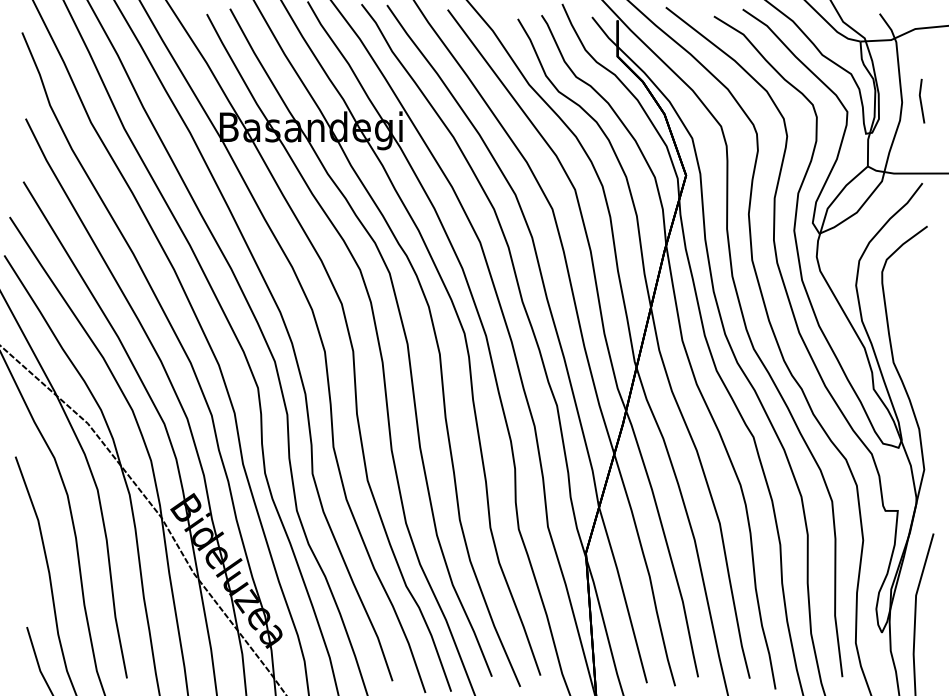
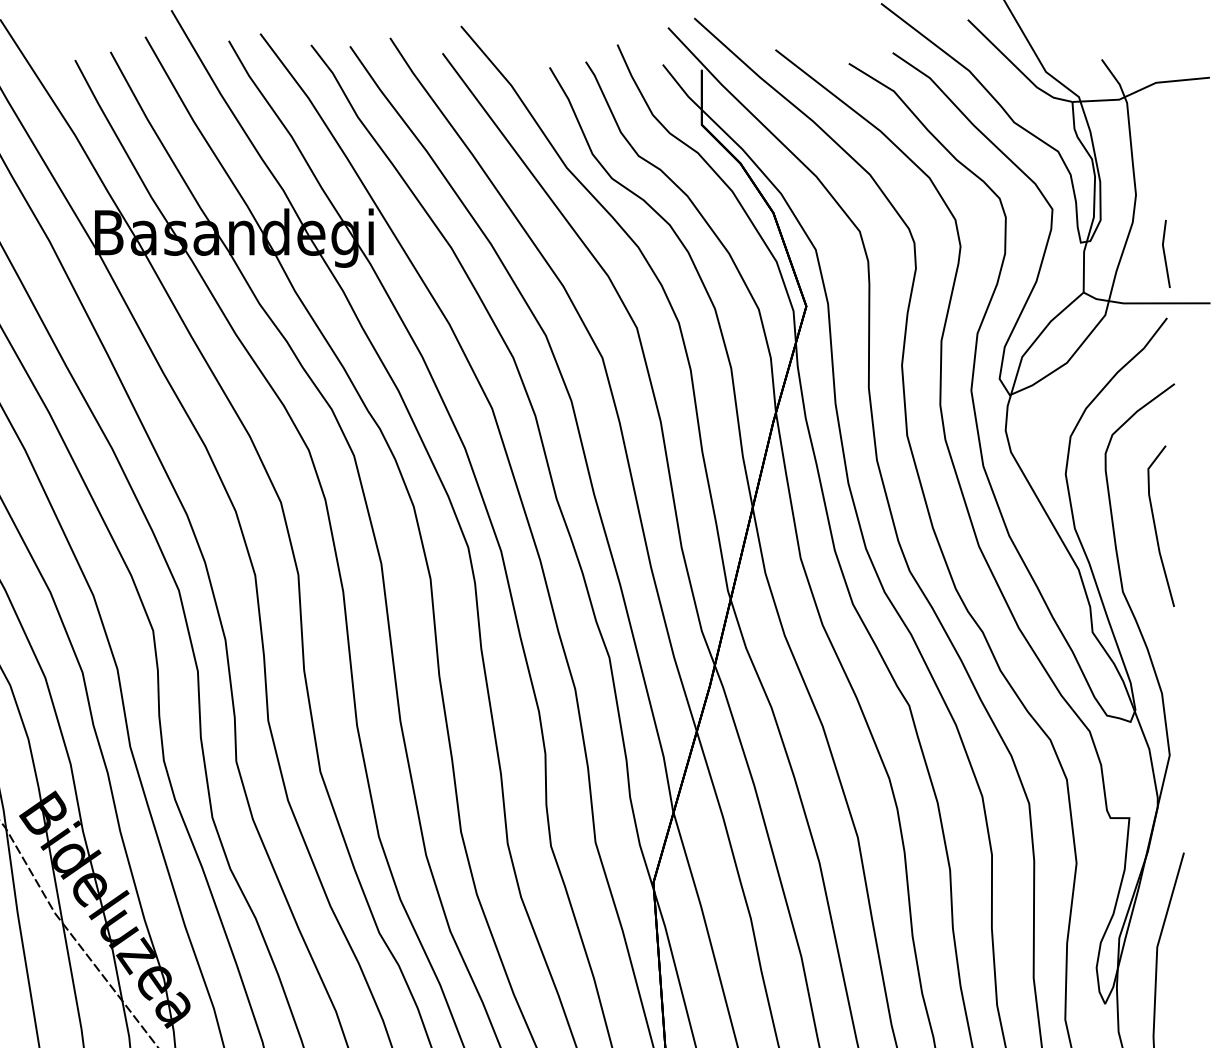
line: (921, 100) -> (1165, 252), moved
line: (915, 319) -> (1156, 526), added

